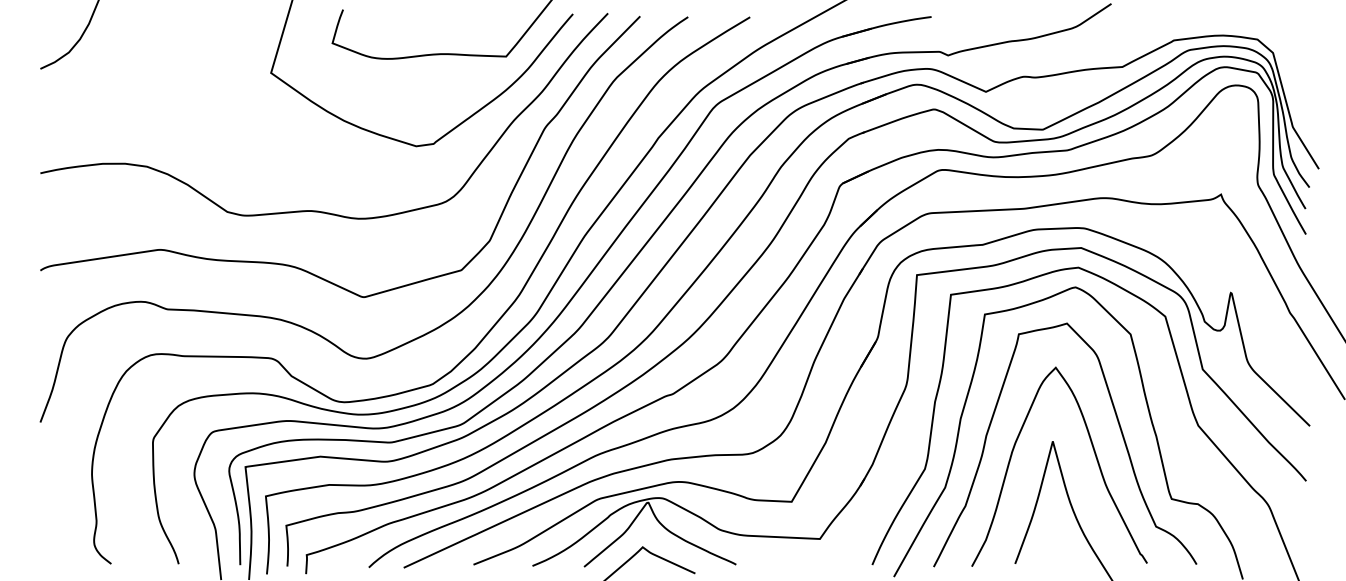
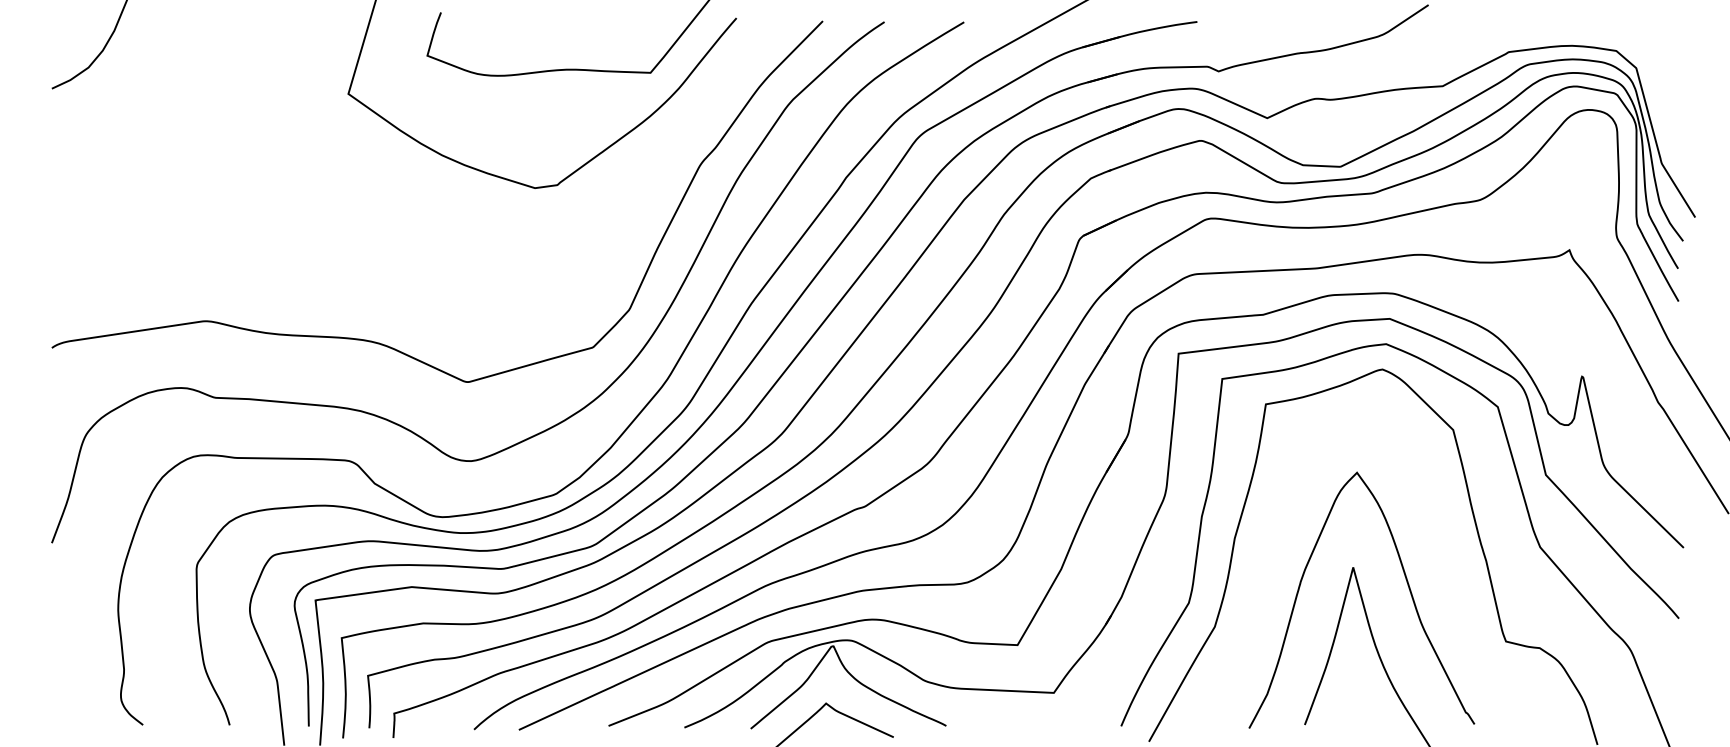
curve: (314, 210) -> (404, 270), removed
curve: (1119, 426) -> (1438, 548), removed

